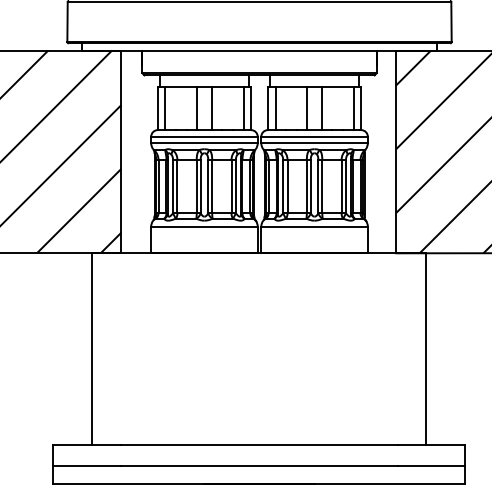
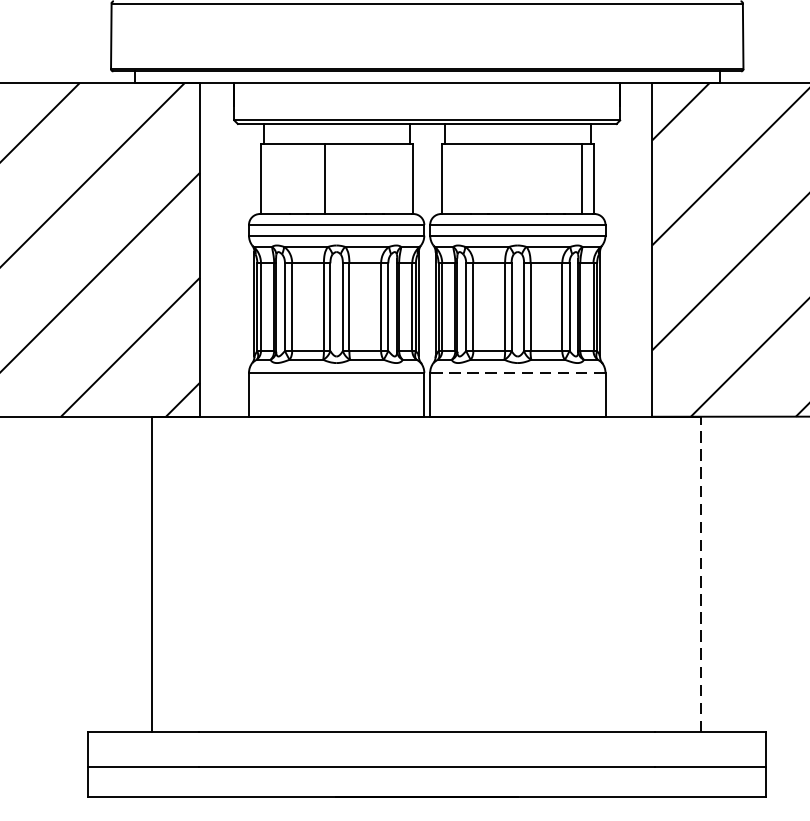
line: (165, 108) -> (272, 178), removed
line: (211, 108) -> (348, 178), removed
line: (243, 108) -> (400, 178), removed
line: (275, 108) -> (453, 178), removed
line: (307, 108) -> (506, 178), removed
line: (321, 108) -> (529, 178), removed
line: (314, 226) -> (517, 372), solid -> dashed
line: (426, 349) -> (702, 575), solid -> dashed

